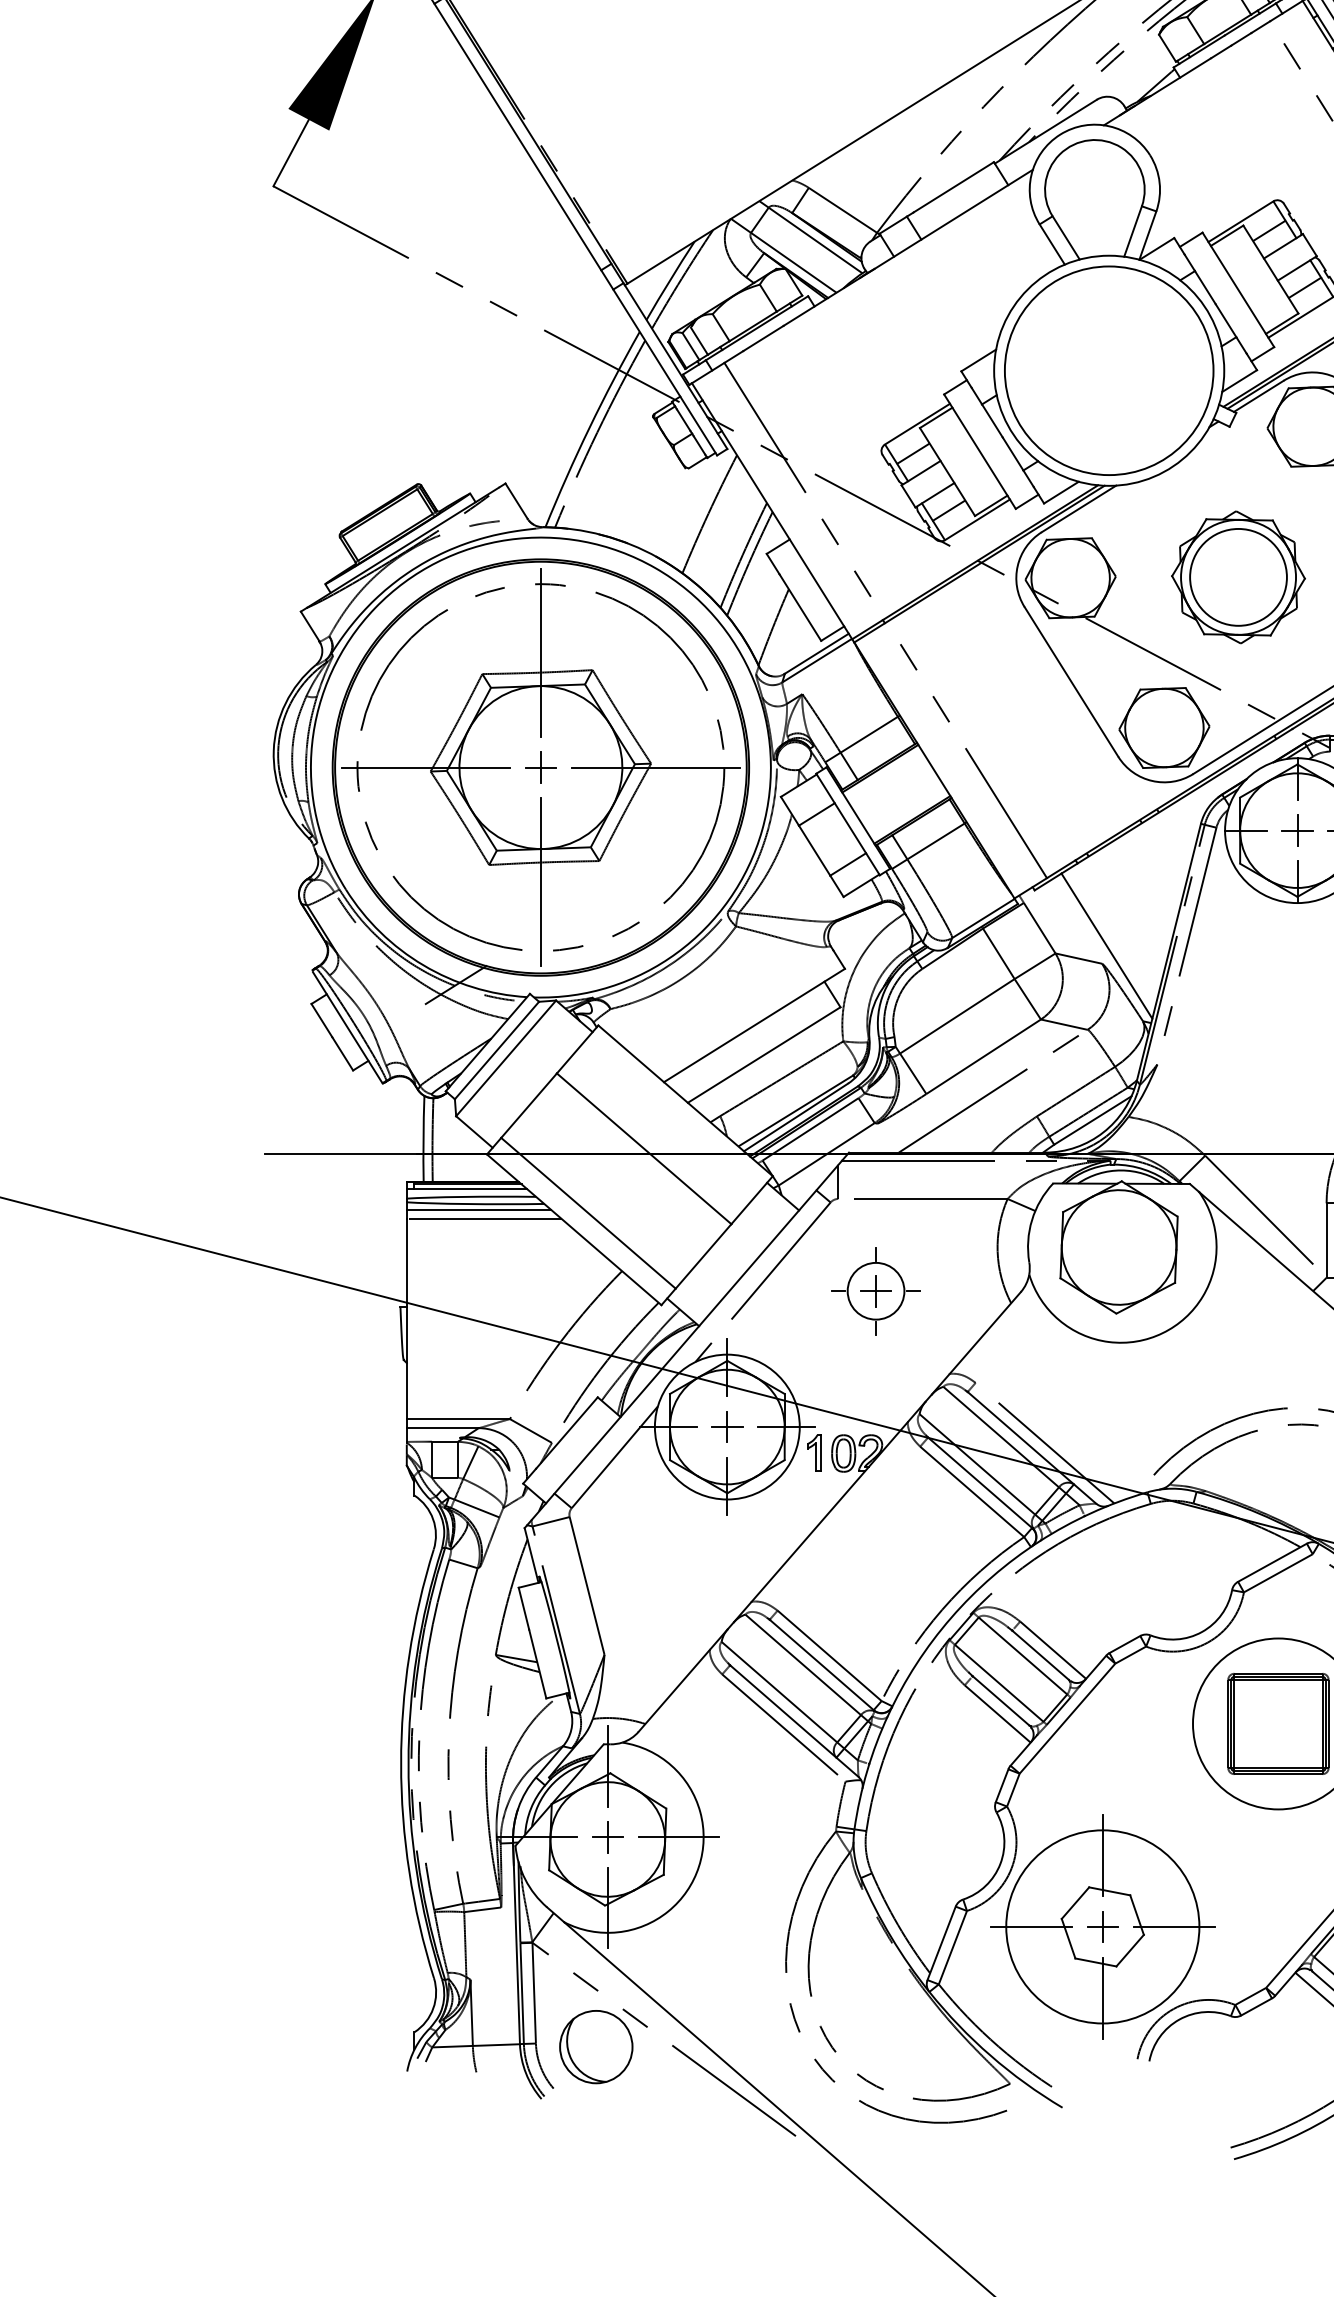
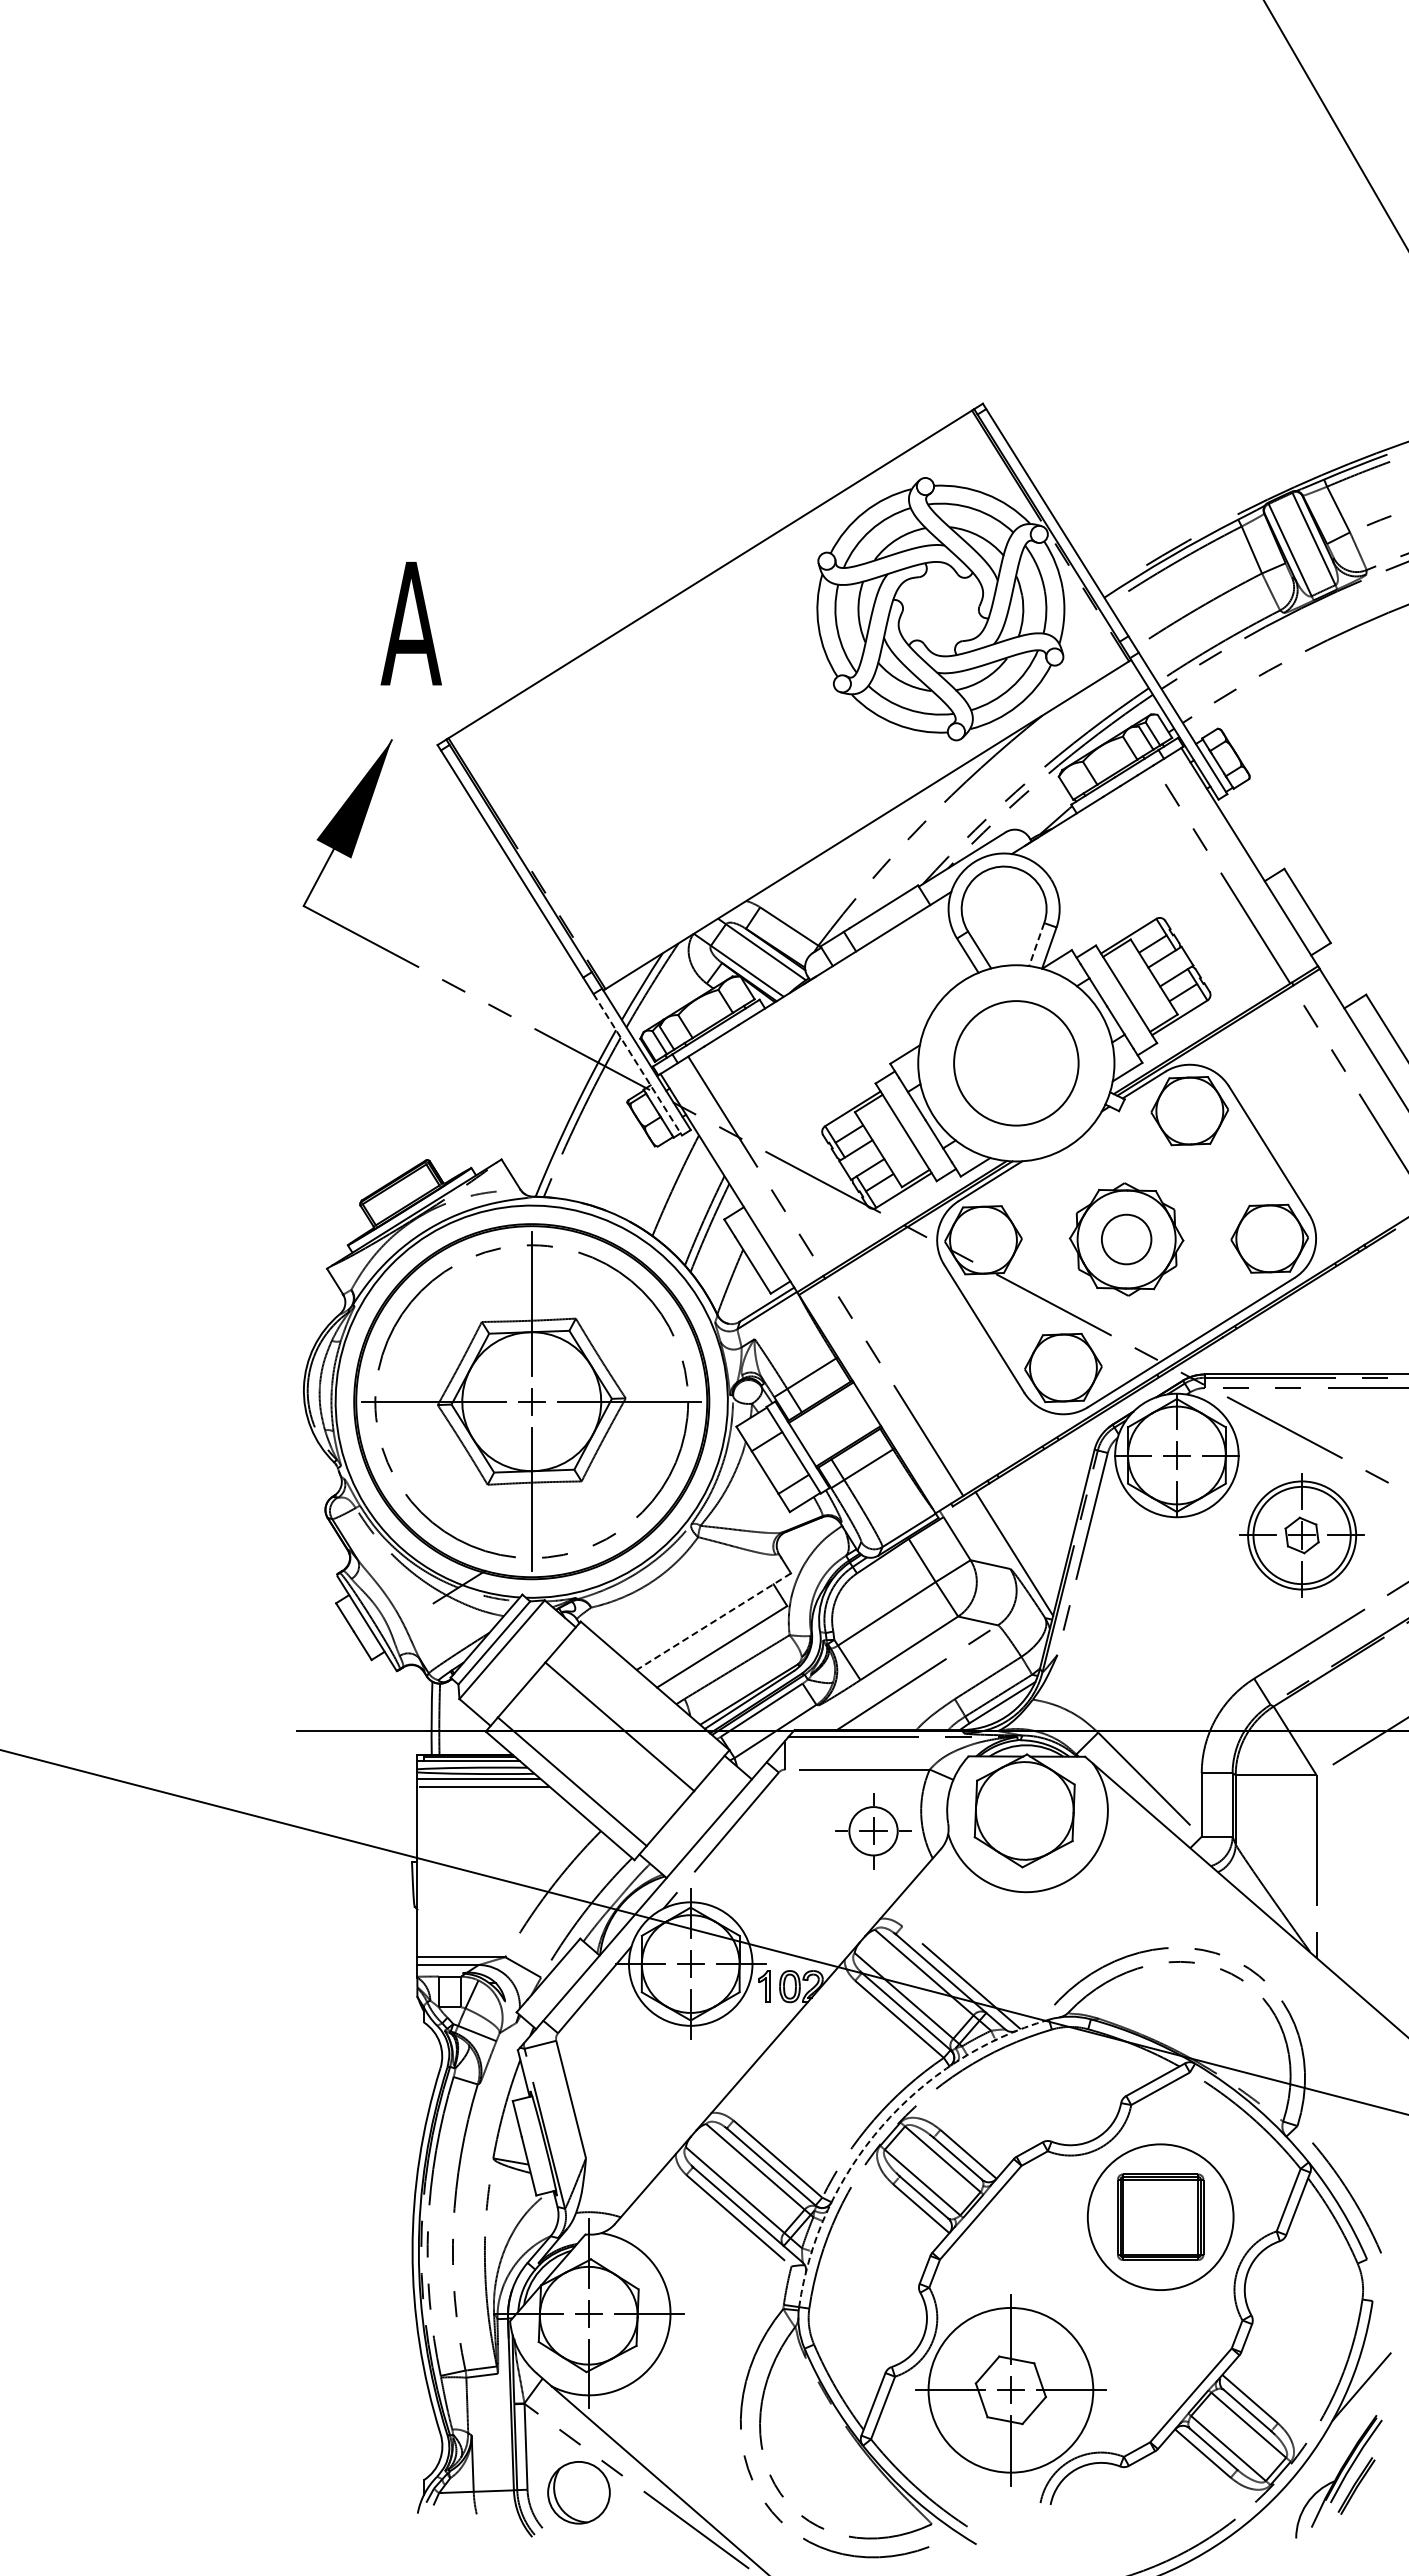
line: (1132, 231) -> (1036, 944), solid -> dashed
circle: (1109, 370) -> (1016, 1063), size x0.7
line: (666, 373) -> (638, 1065), solid -> dashed
circle: (1238, 577) -> (1126, 1239), size x0.6
line: (754, 1025) -> (713, 1621), solid -> dashed
part: (875, 1291) -> (873, 1831), moved
arc: (951, 1617) -> (881, 2126), solid -> dashed

